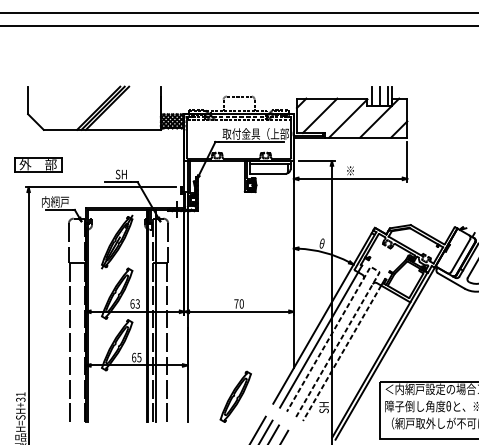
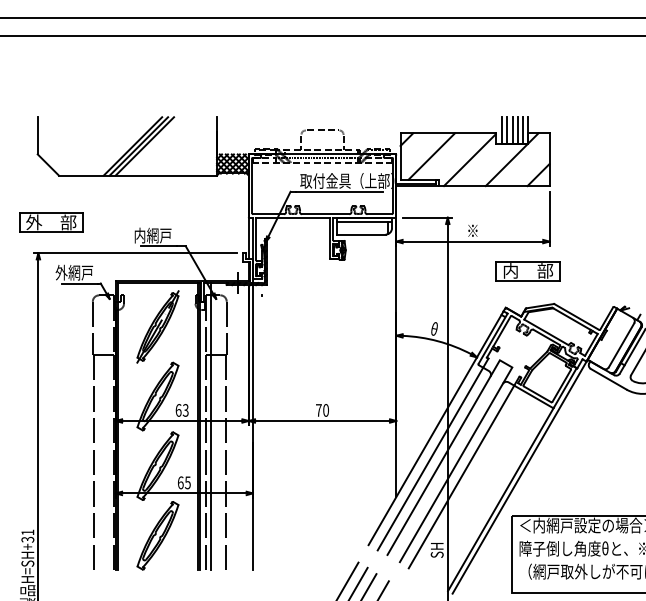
line: (376, 96) -> (507, 130), added
line: (383, 96) -> (517, 130), added
text: (113, 174) -> (152, 235), SH -> 内網戸
text: (45, 201) -> (61, 272), 内網戸 -> 外網戸
part: (391, 201) -> (527, 271), added
line: (374, 269) -> (505, 363), dashed -> solid
line: (342, 353) -> (461, 477), dashed -> solid
part: (235, 396) -> (157, 535), moved

